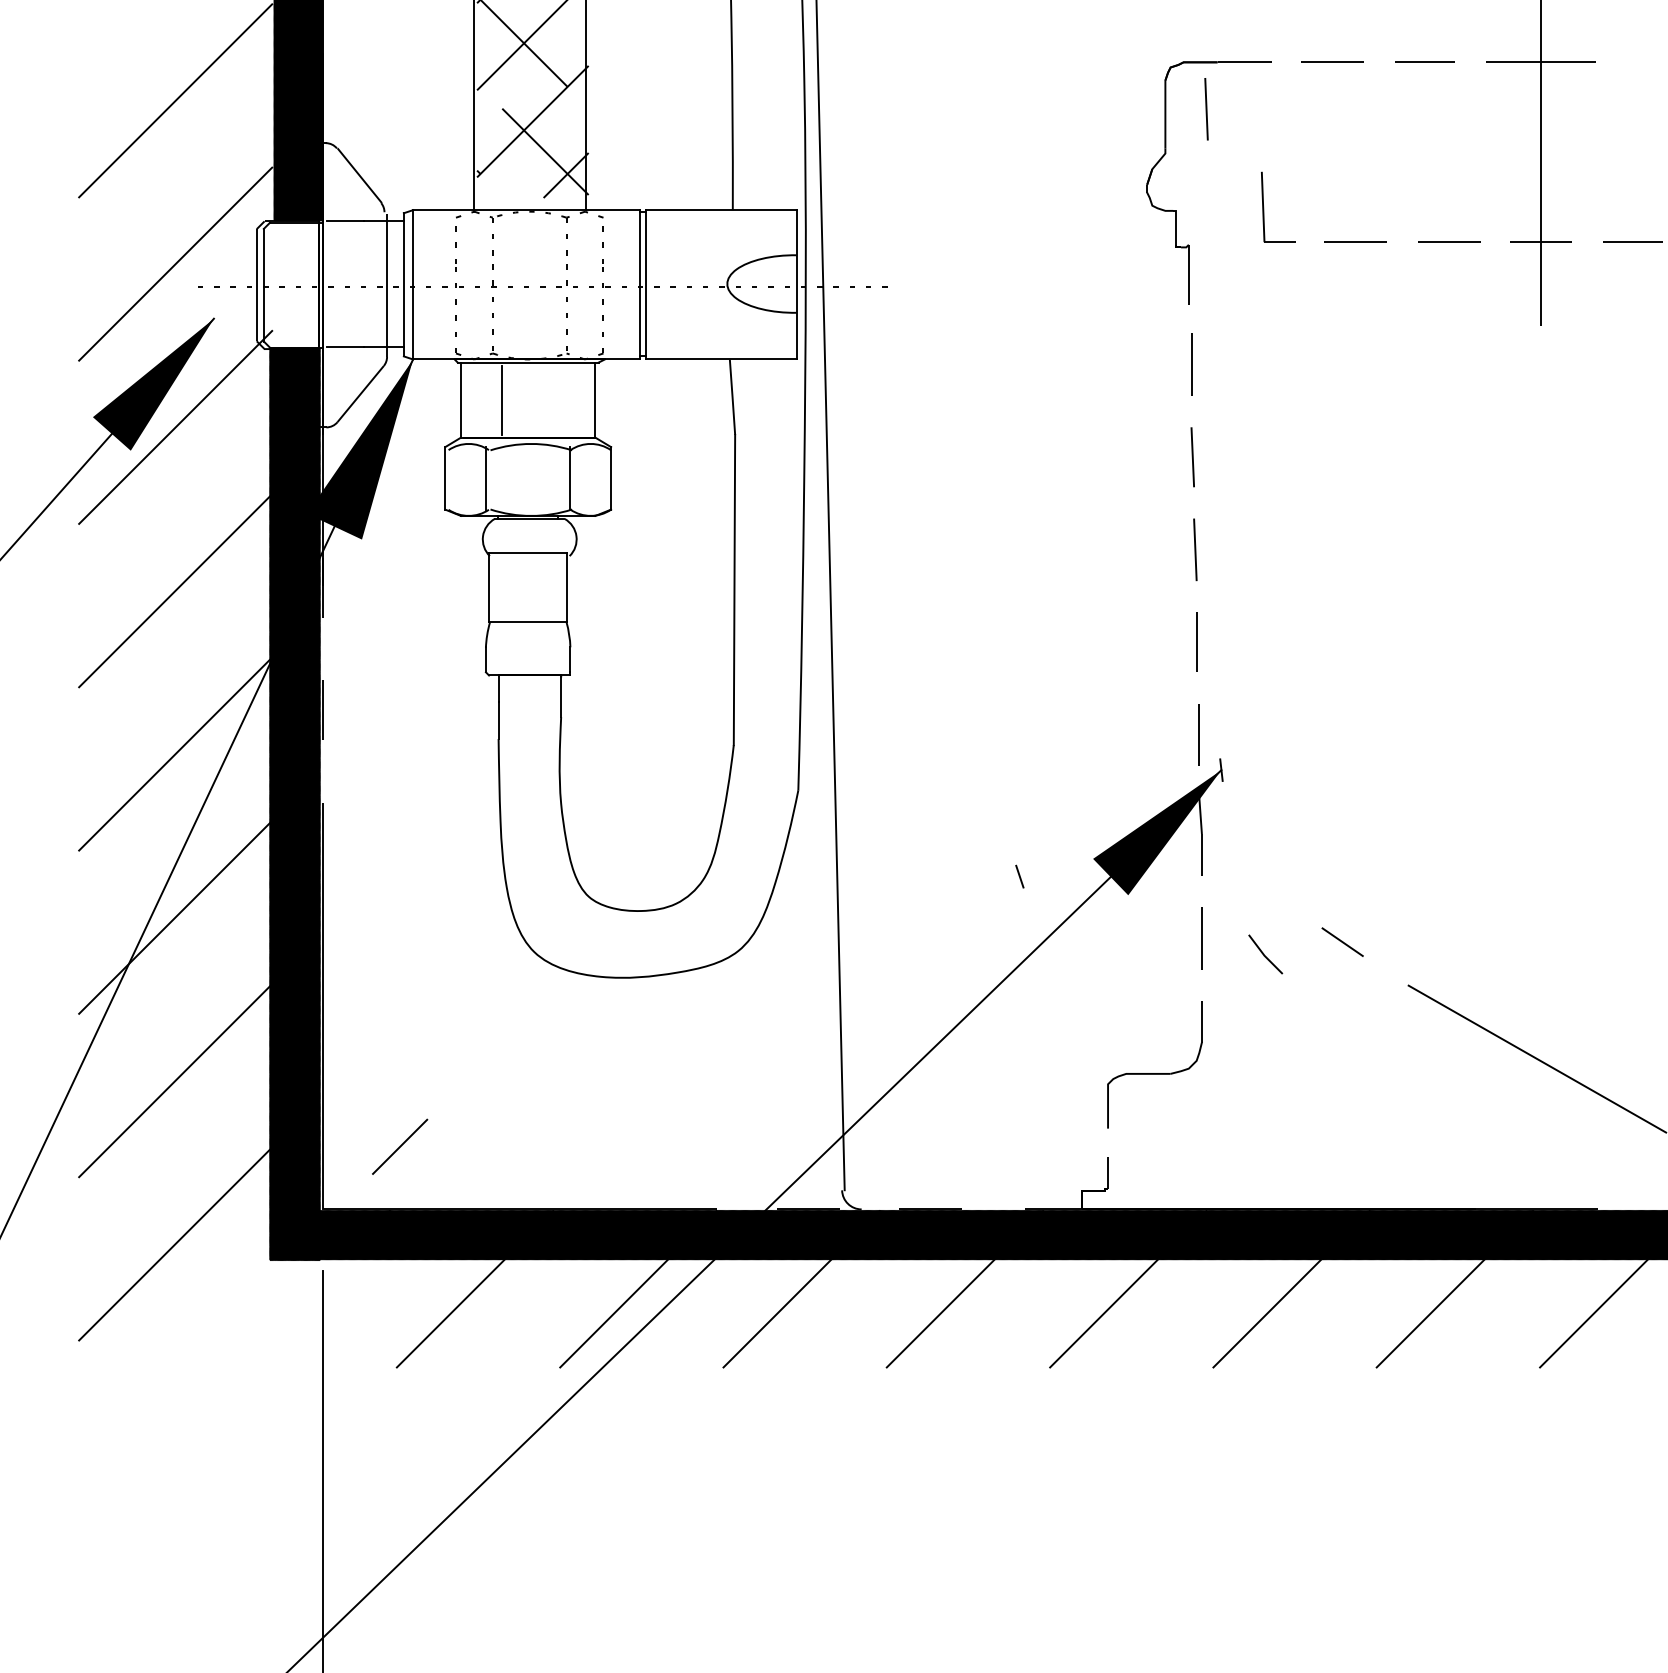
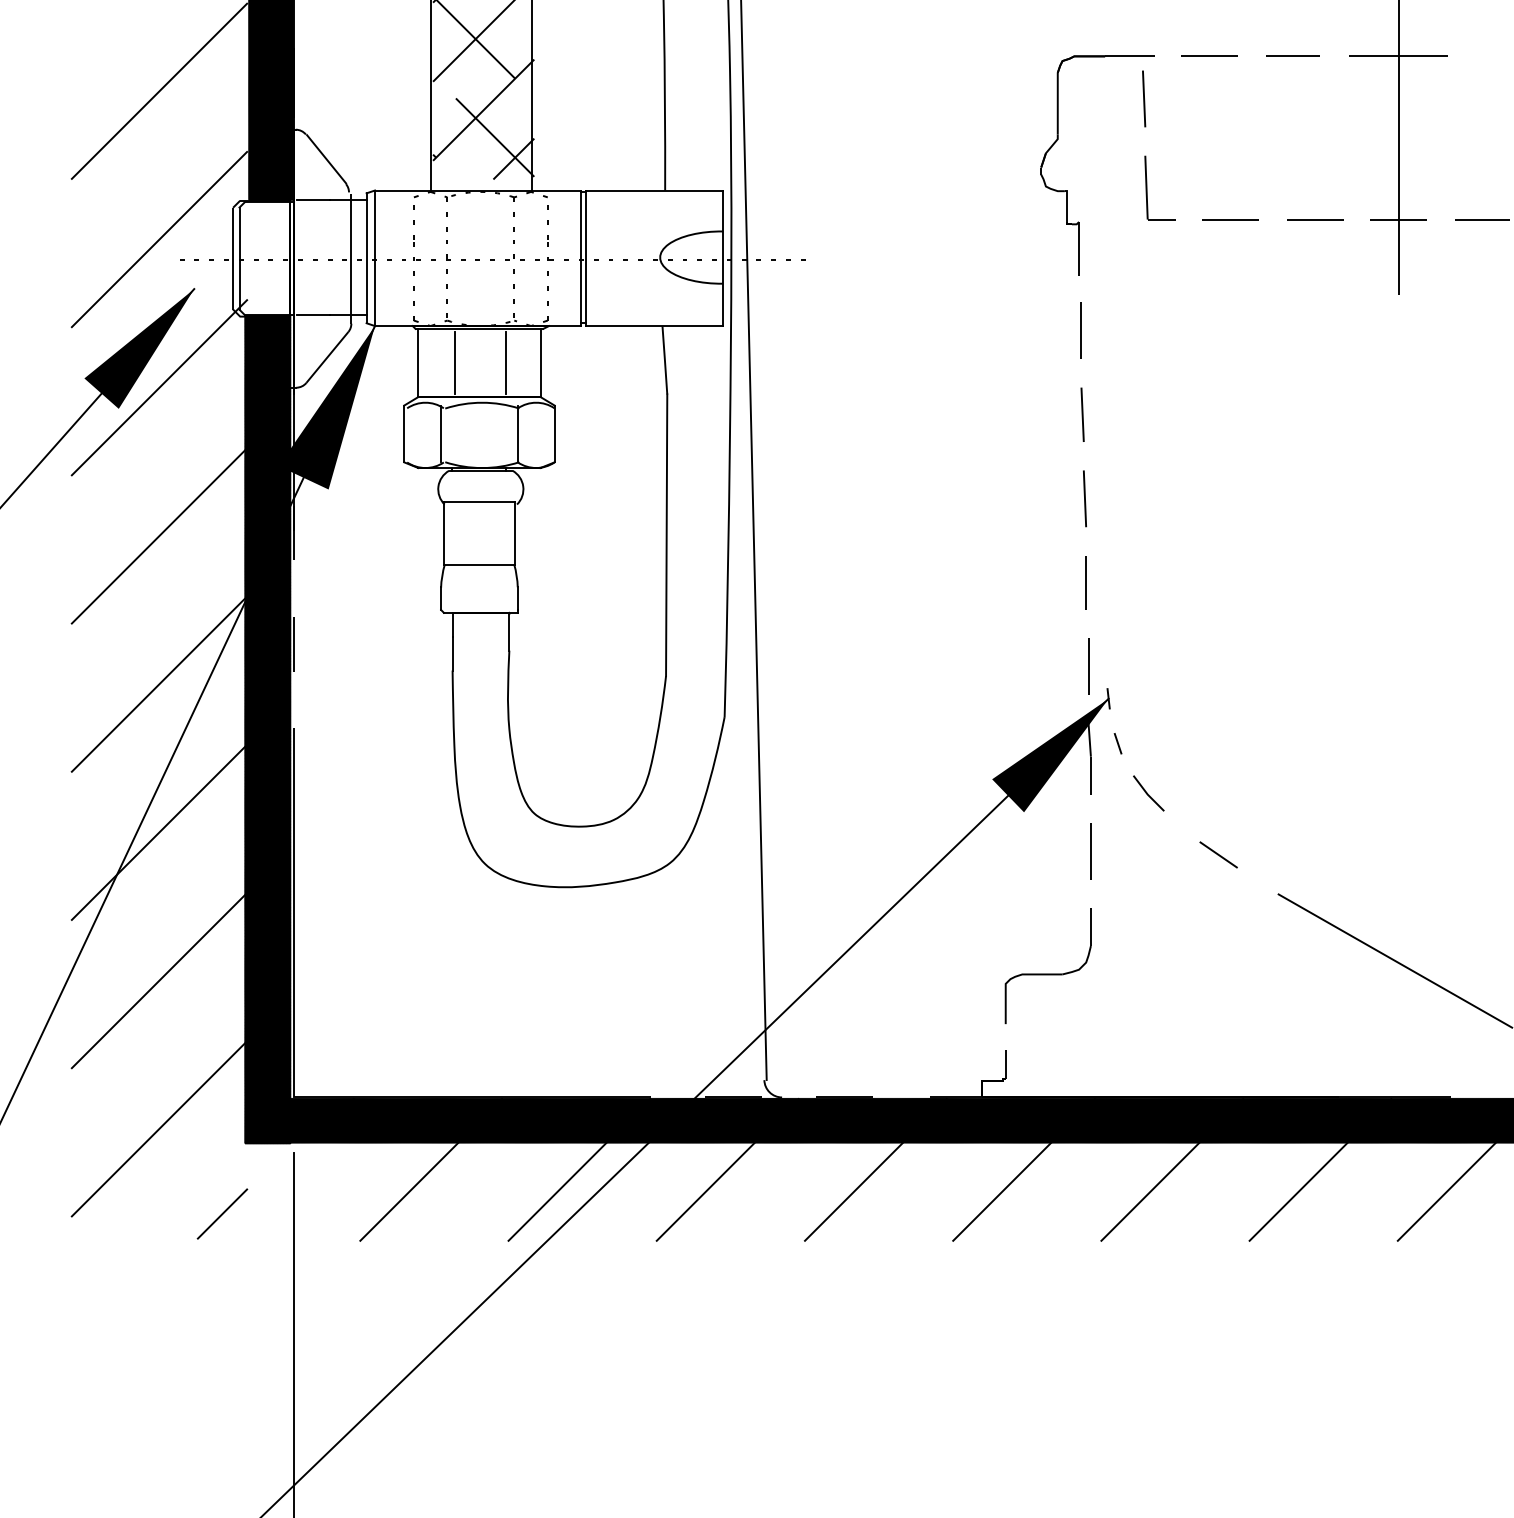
line: (1206, 109) -> (1144, 99), moved
line: (557, 399) -> (506, 362), added
line: (1019, 876) -> (1117, 743), moved
line: (1264, 954) -> (1147, 793), moved
line: (400, 1146) -> (222, 1213), moved

